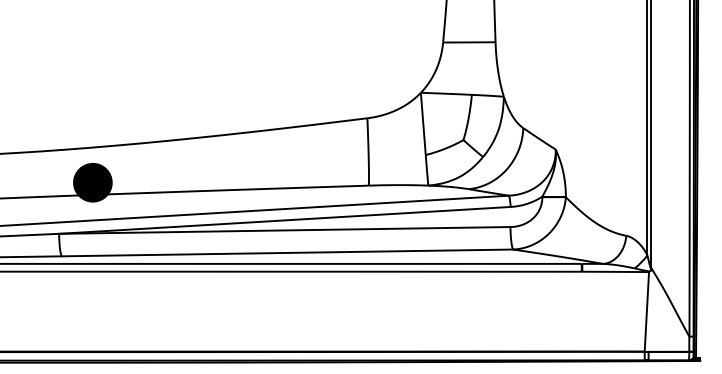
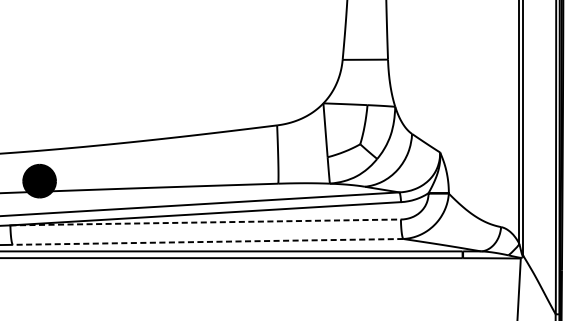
line: (284, 230) -> (205, 222), solid -> dashed
line: (287, 252) -> (208, 241), solid -> dashed

